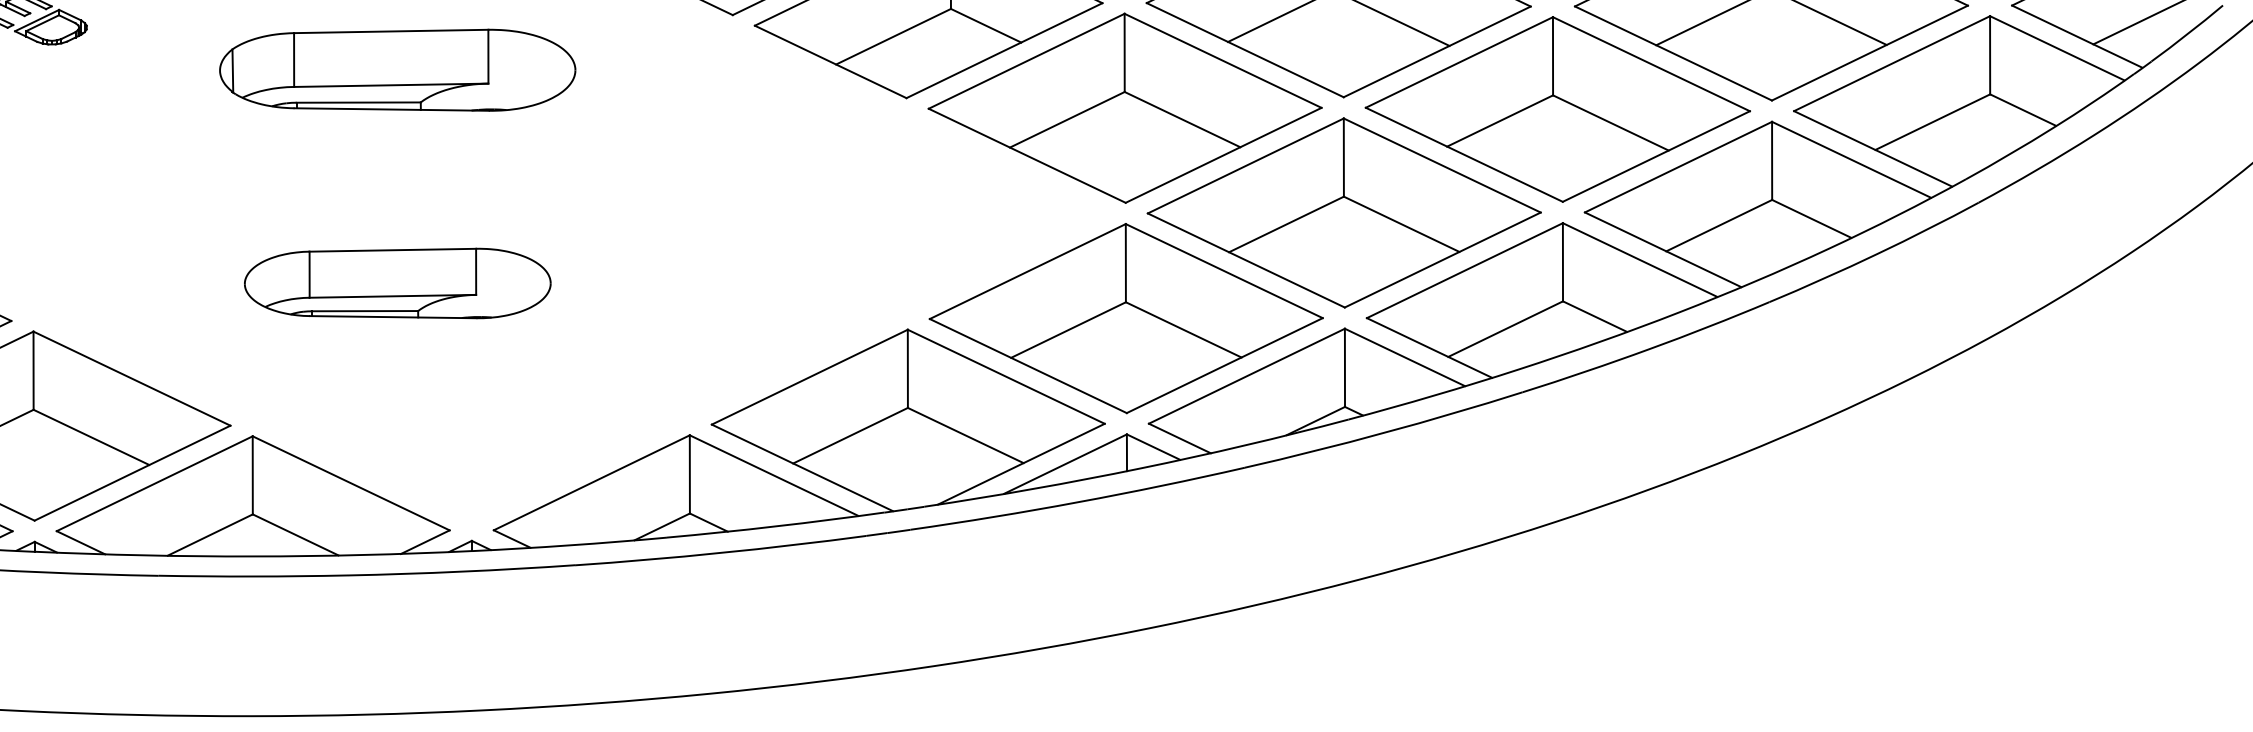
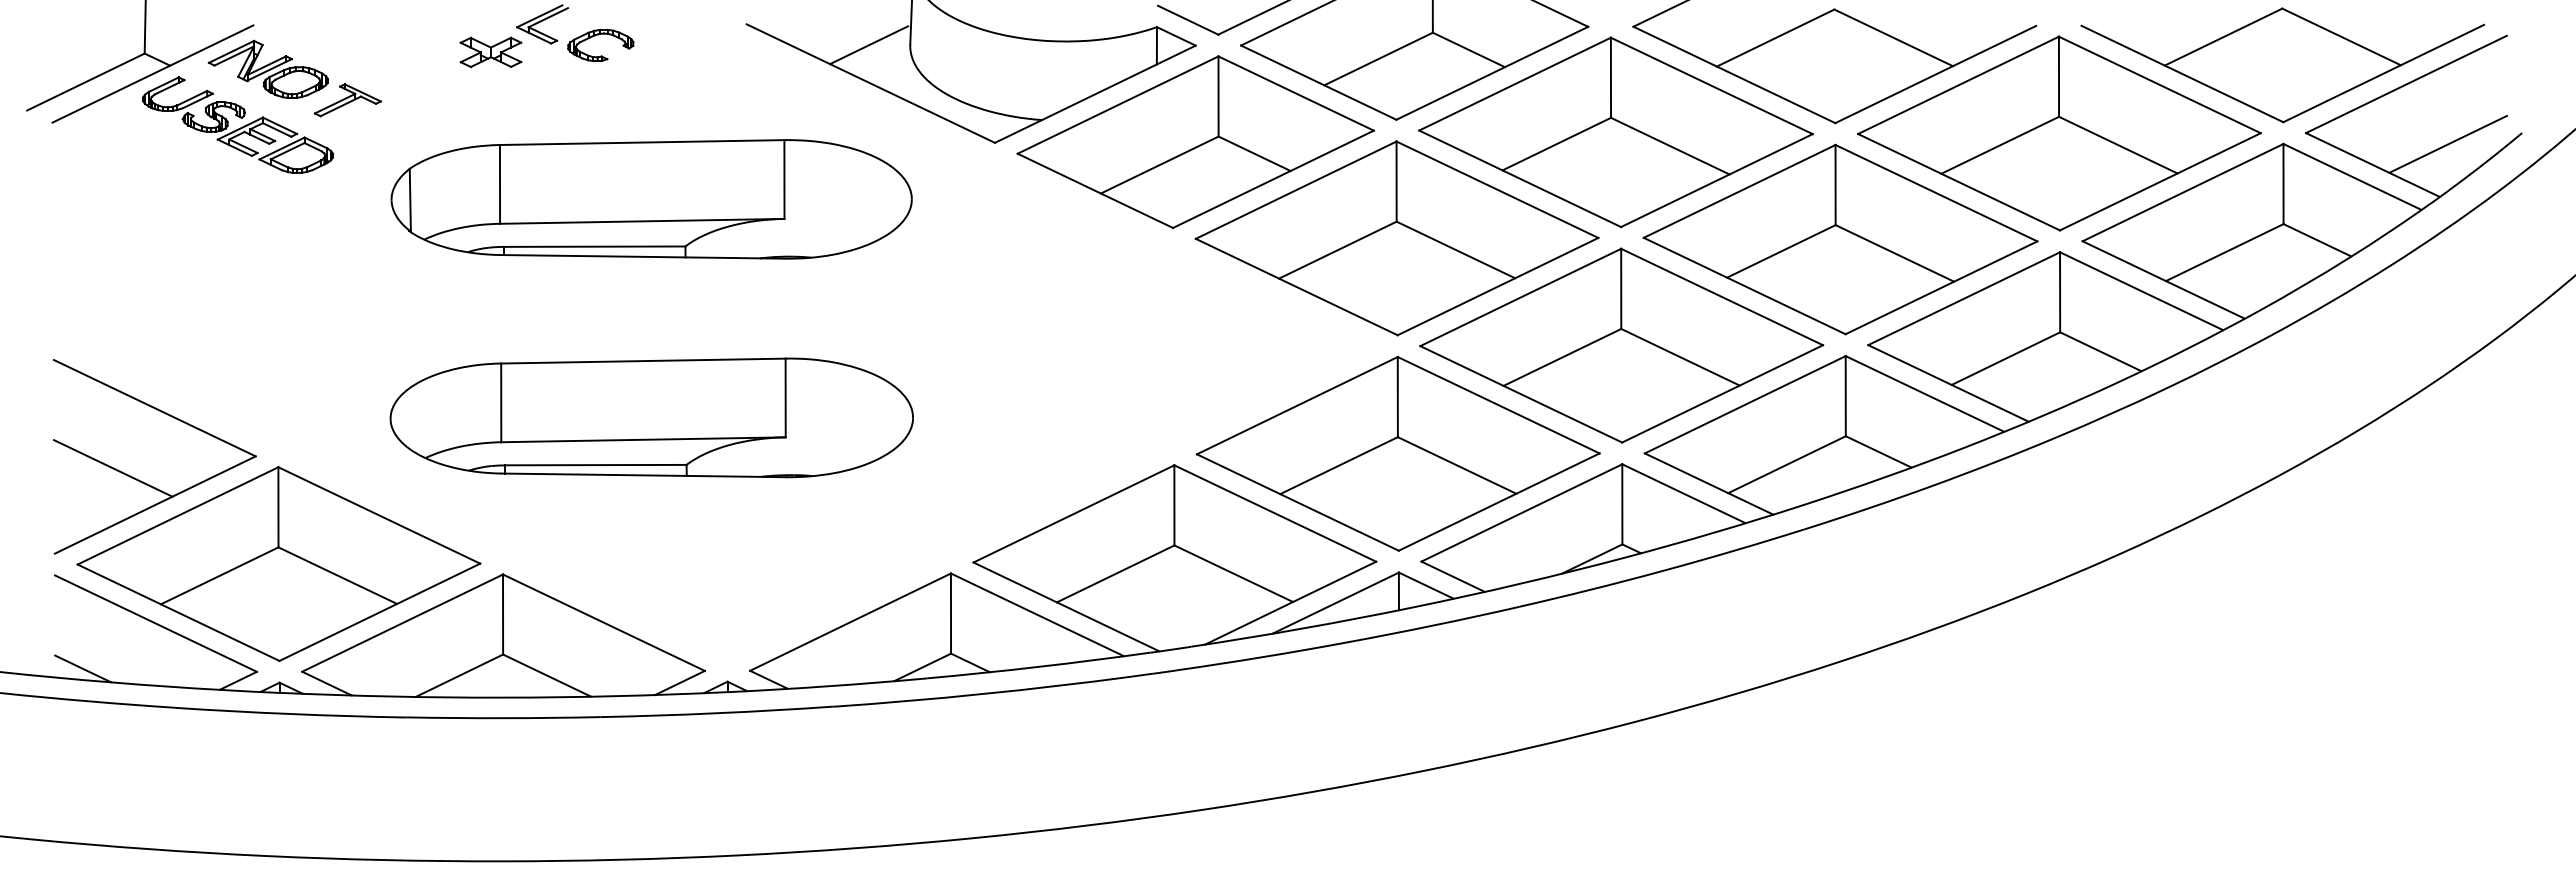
part: (397, 70) -> (651, 199), size x1.43
part: (397, 283) -> (651, 417), size x1.67

